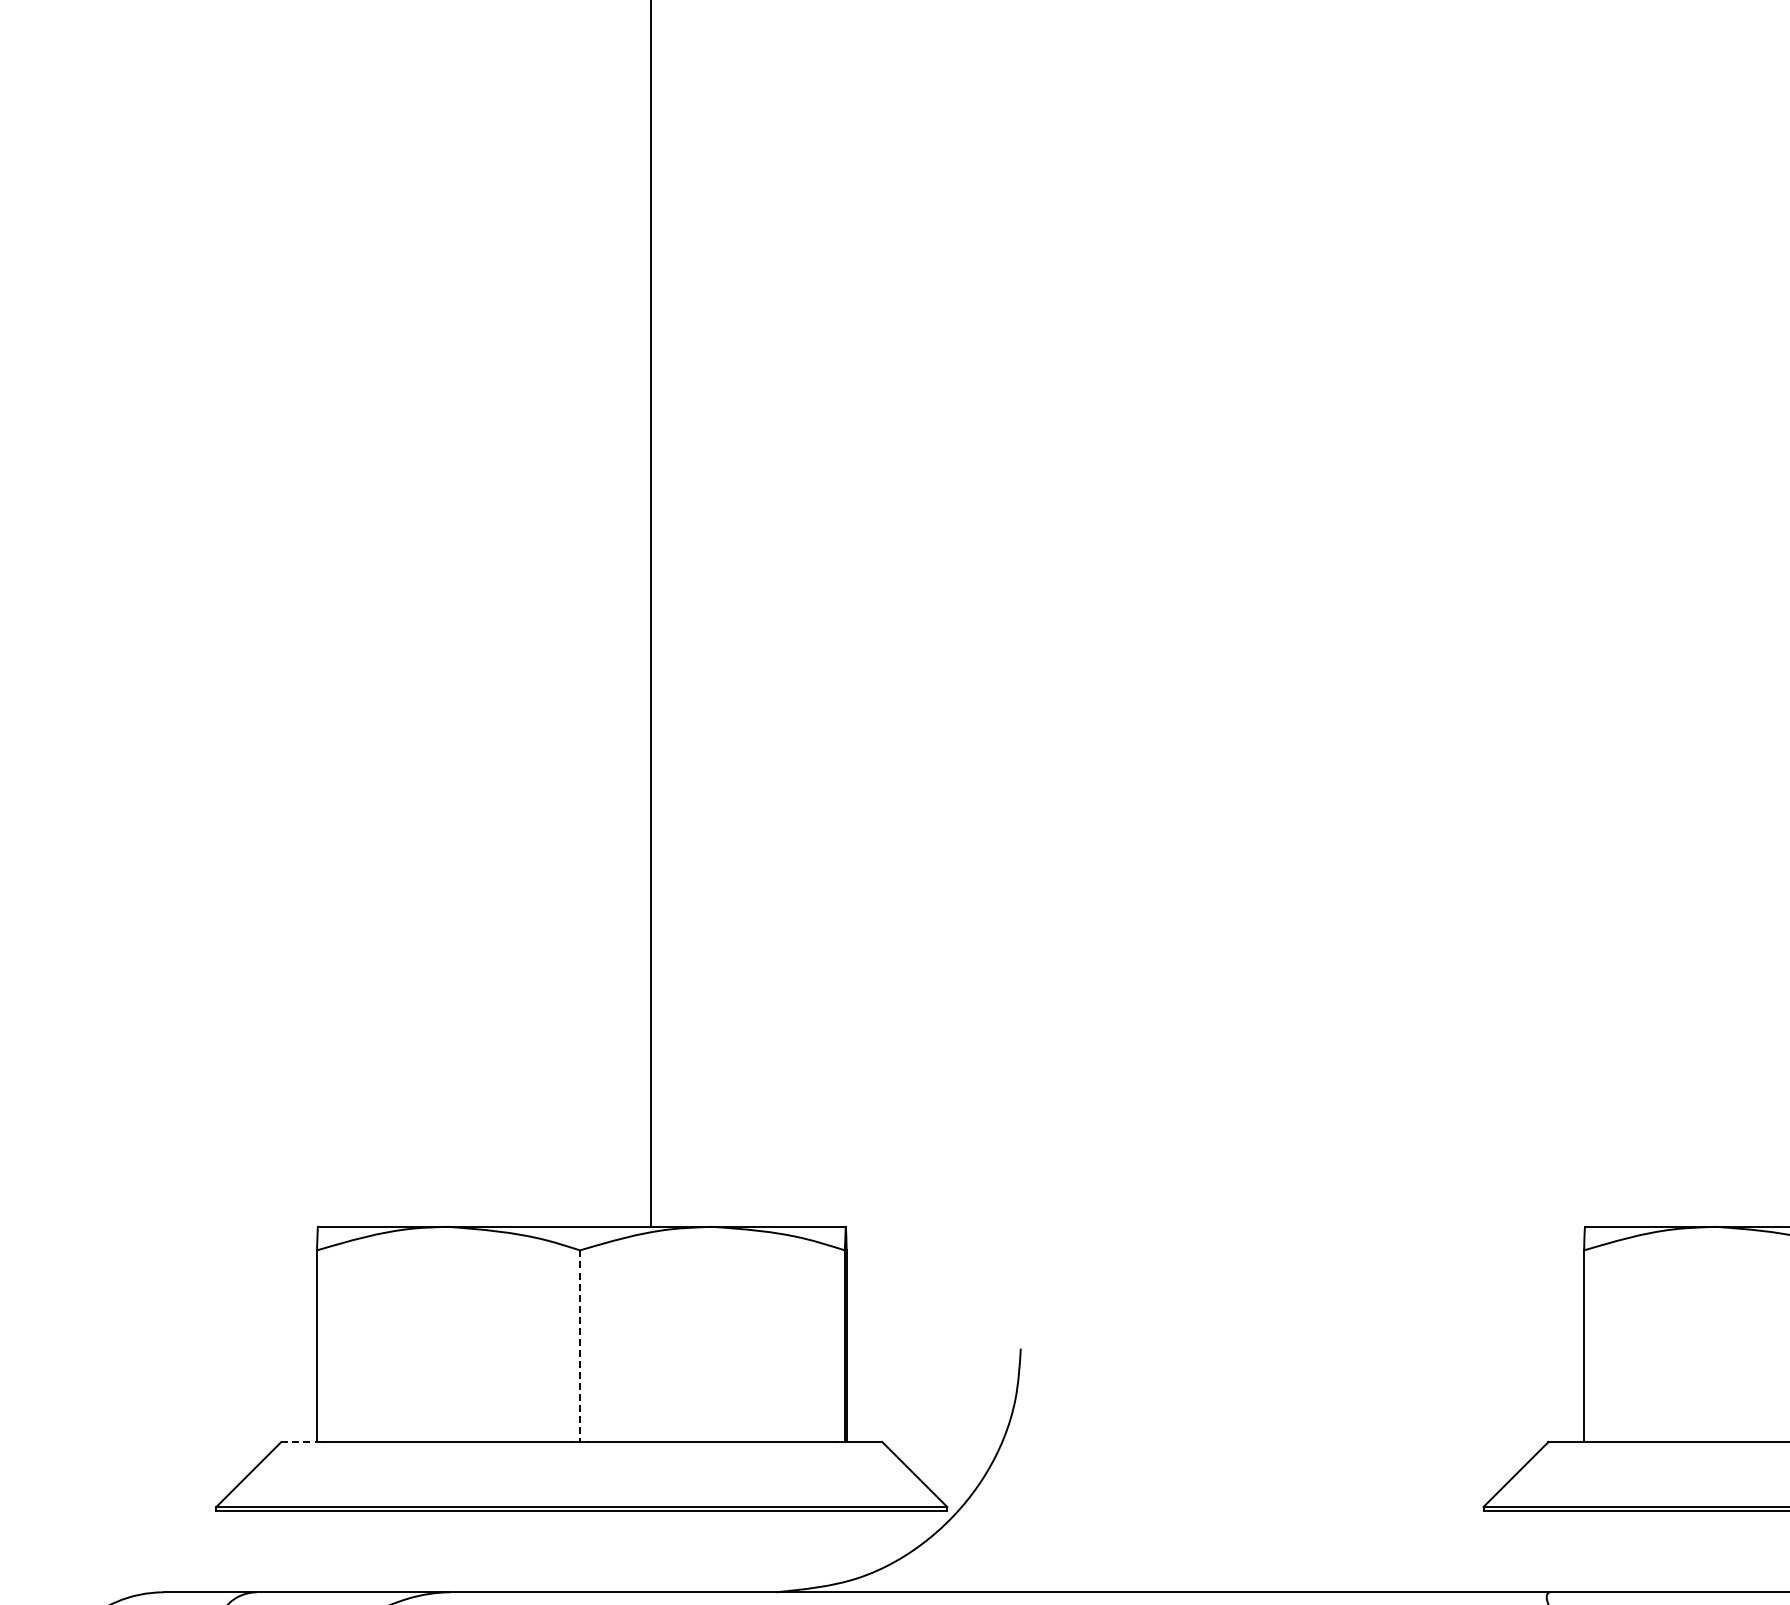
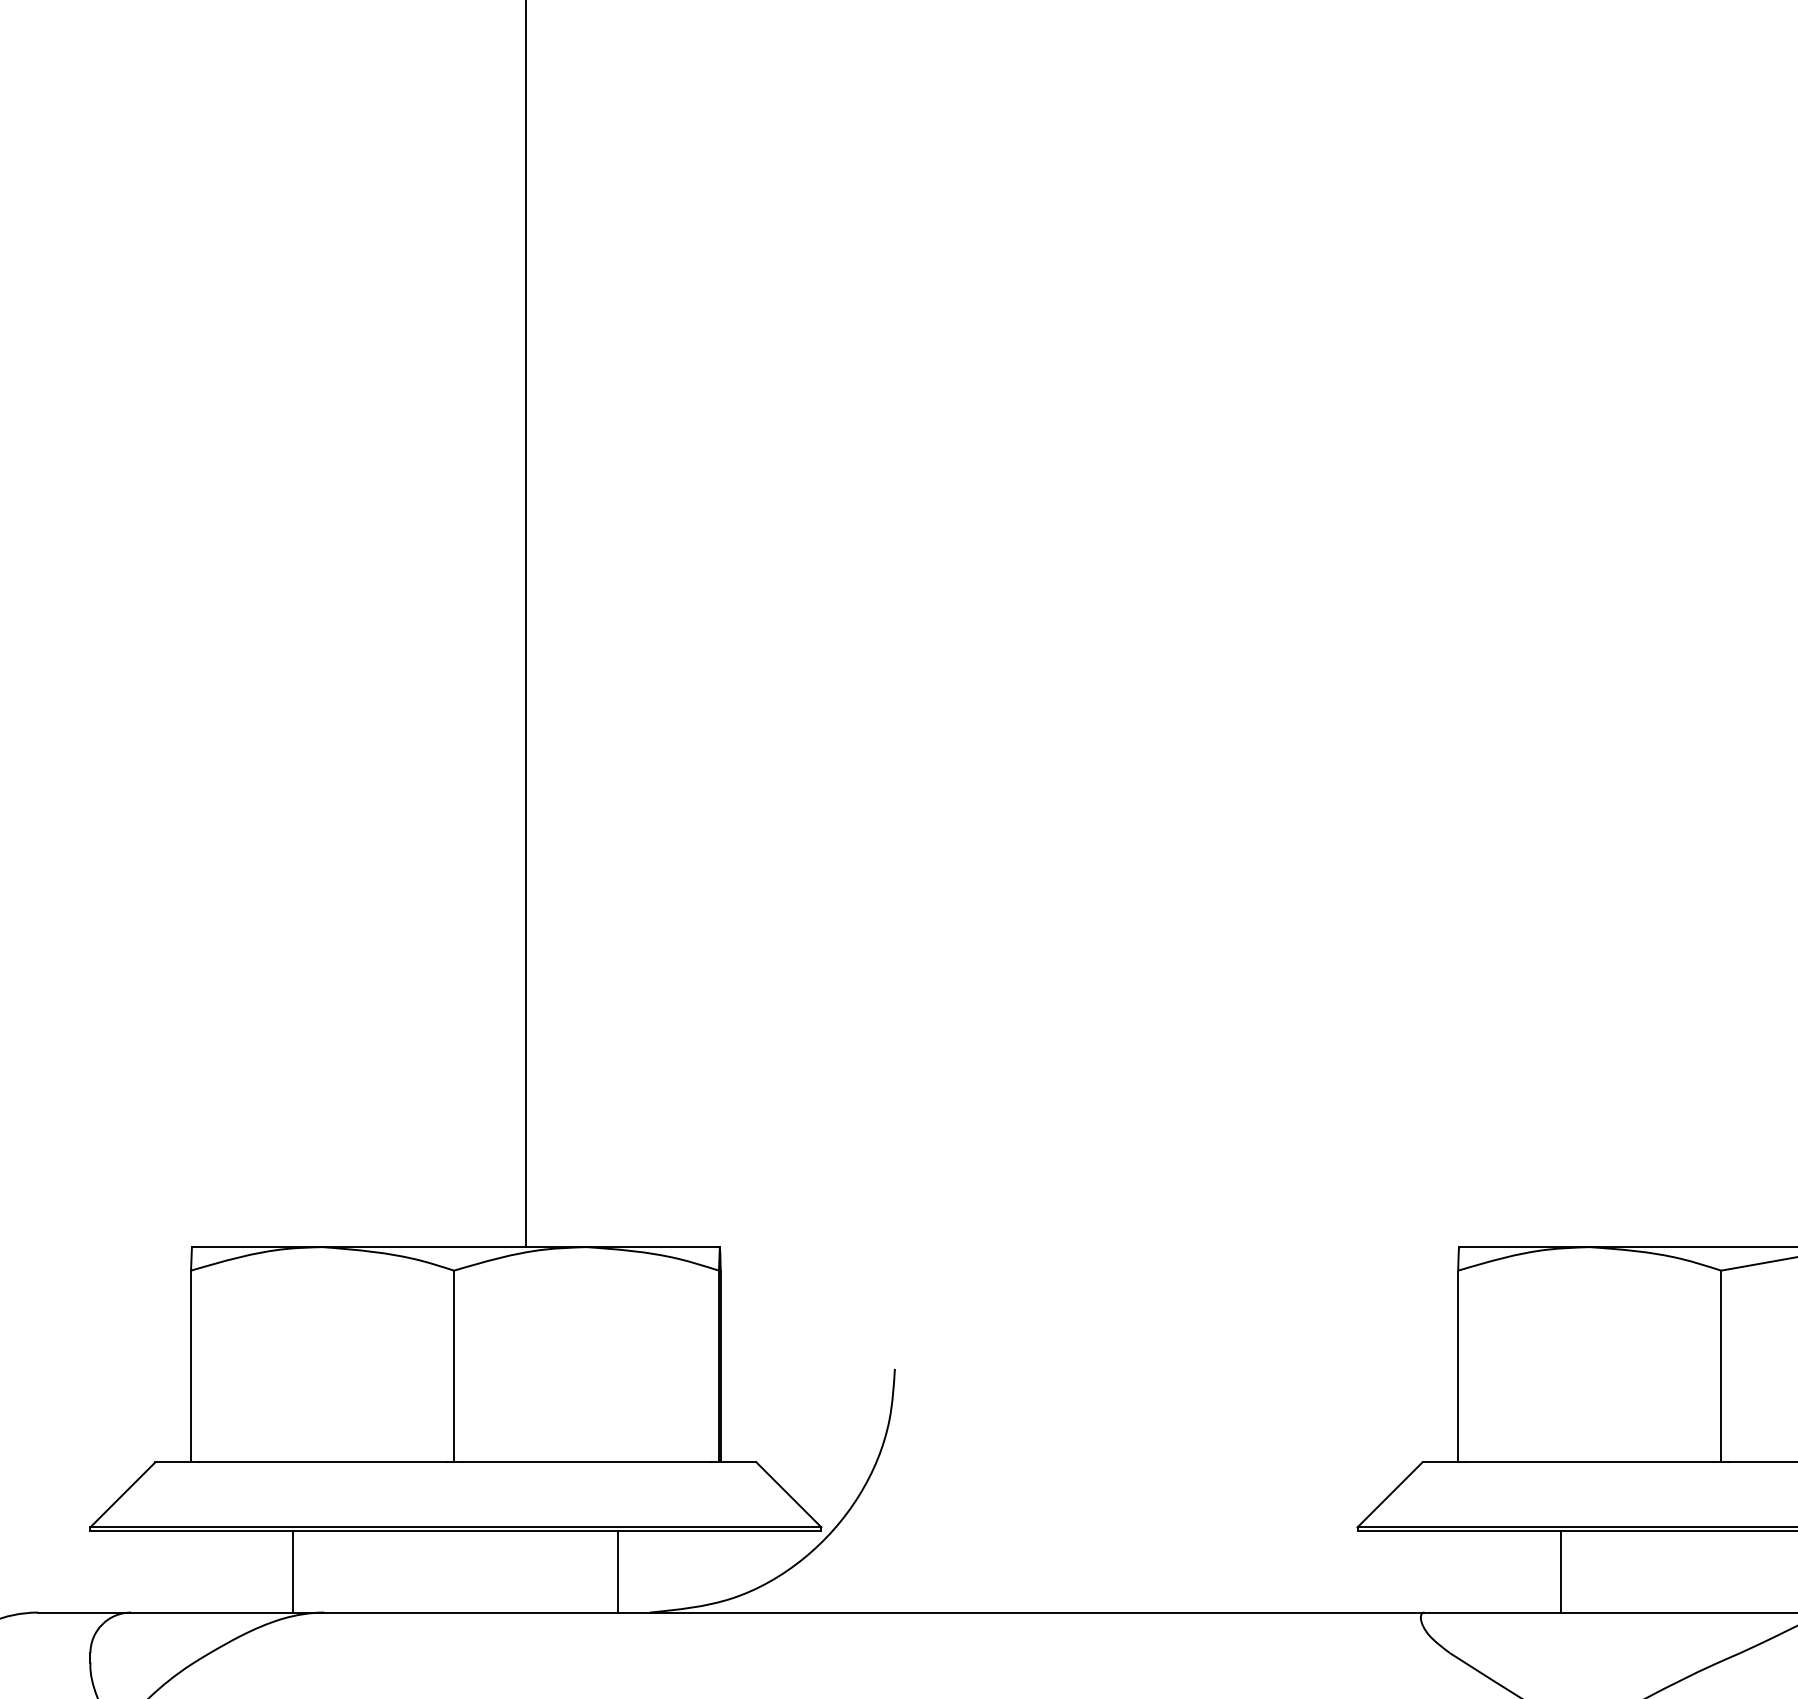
line: (580, 1346) -> (454, 1366), dashed -> solid
line: (299, 1442) -> (173, 1462), dashed -> solid
line: (419, 1551) -> (293, 1571), added
line: (744, 1551) -> (618, 1571), added
line: (1686, 1551) -> (1560, 1571), added

